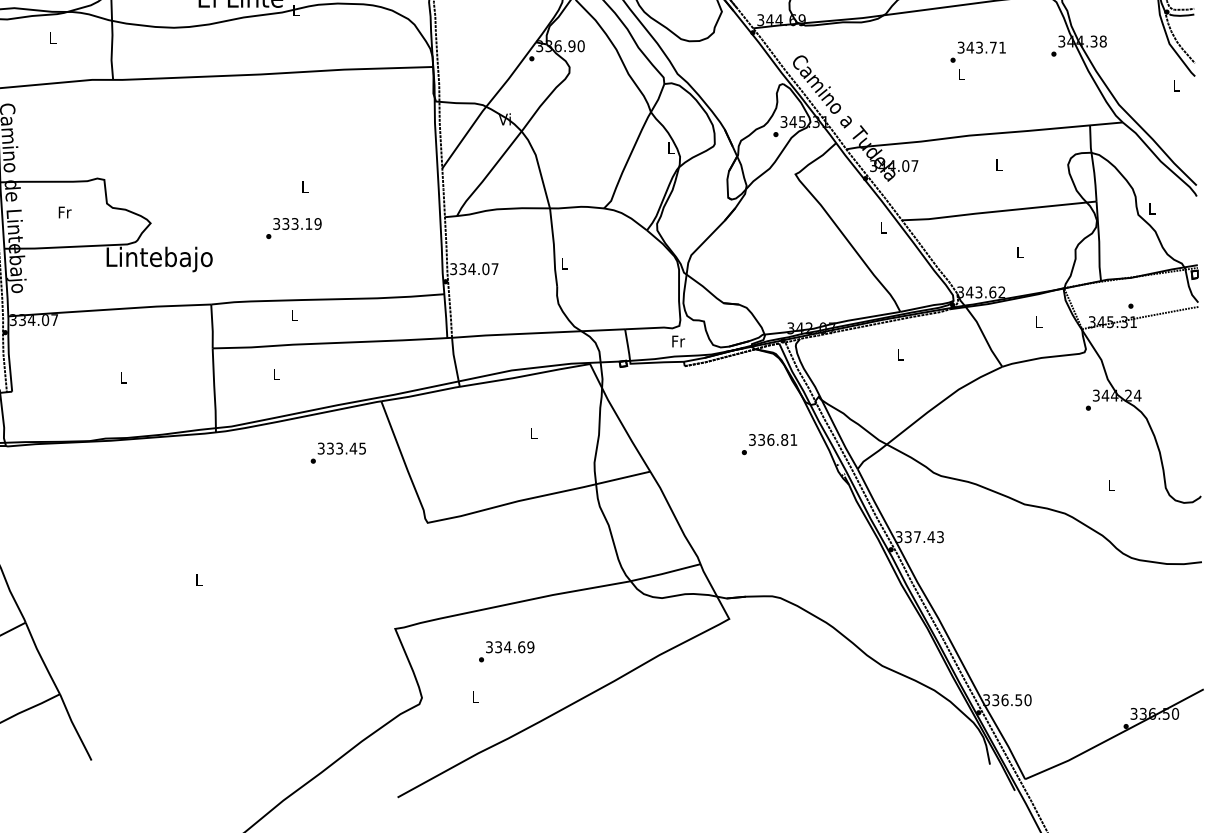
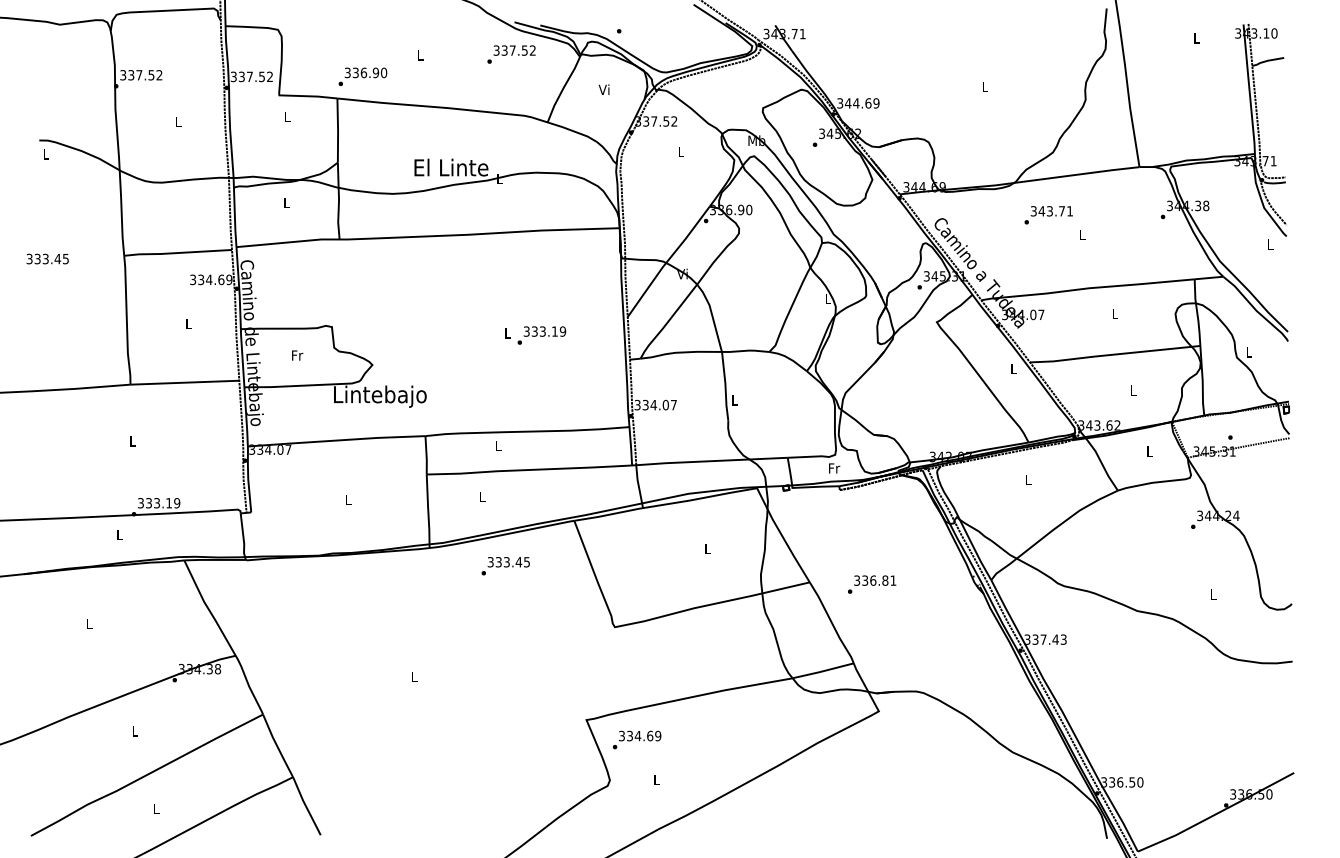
text: (977, 52) -> (1048, 215), moved
text: (293, 228) -> (541, 335), moved
text: (769, 444) -> (872, 584), moved
text: (338, 453) -> (505, 566), moved
text: (507, 651) -> (637, 739), moved

